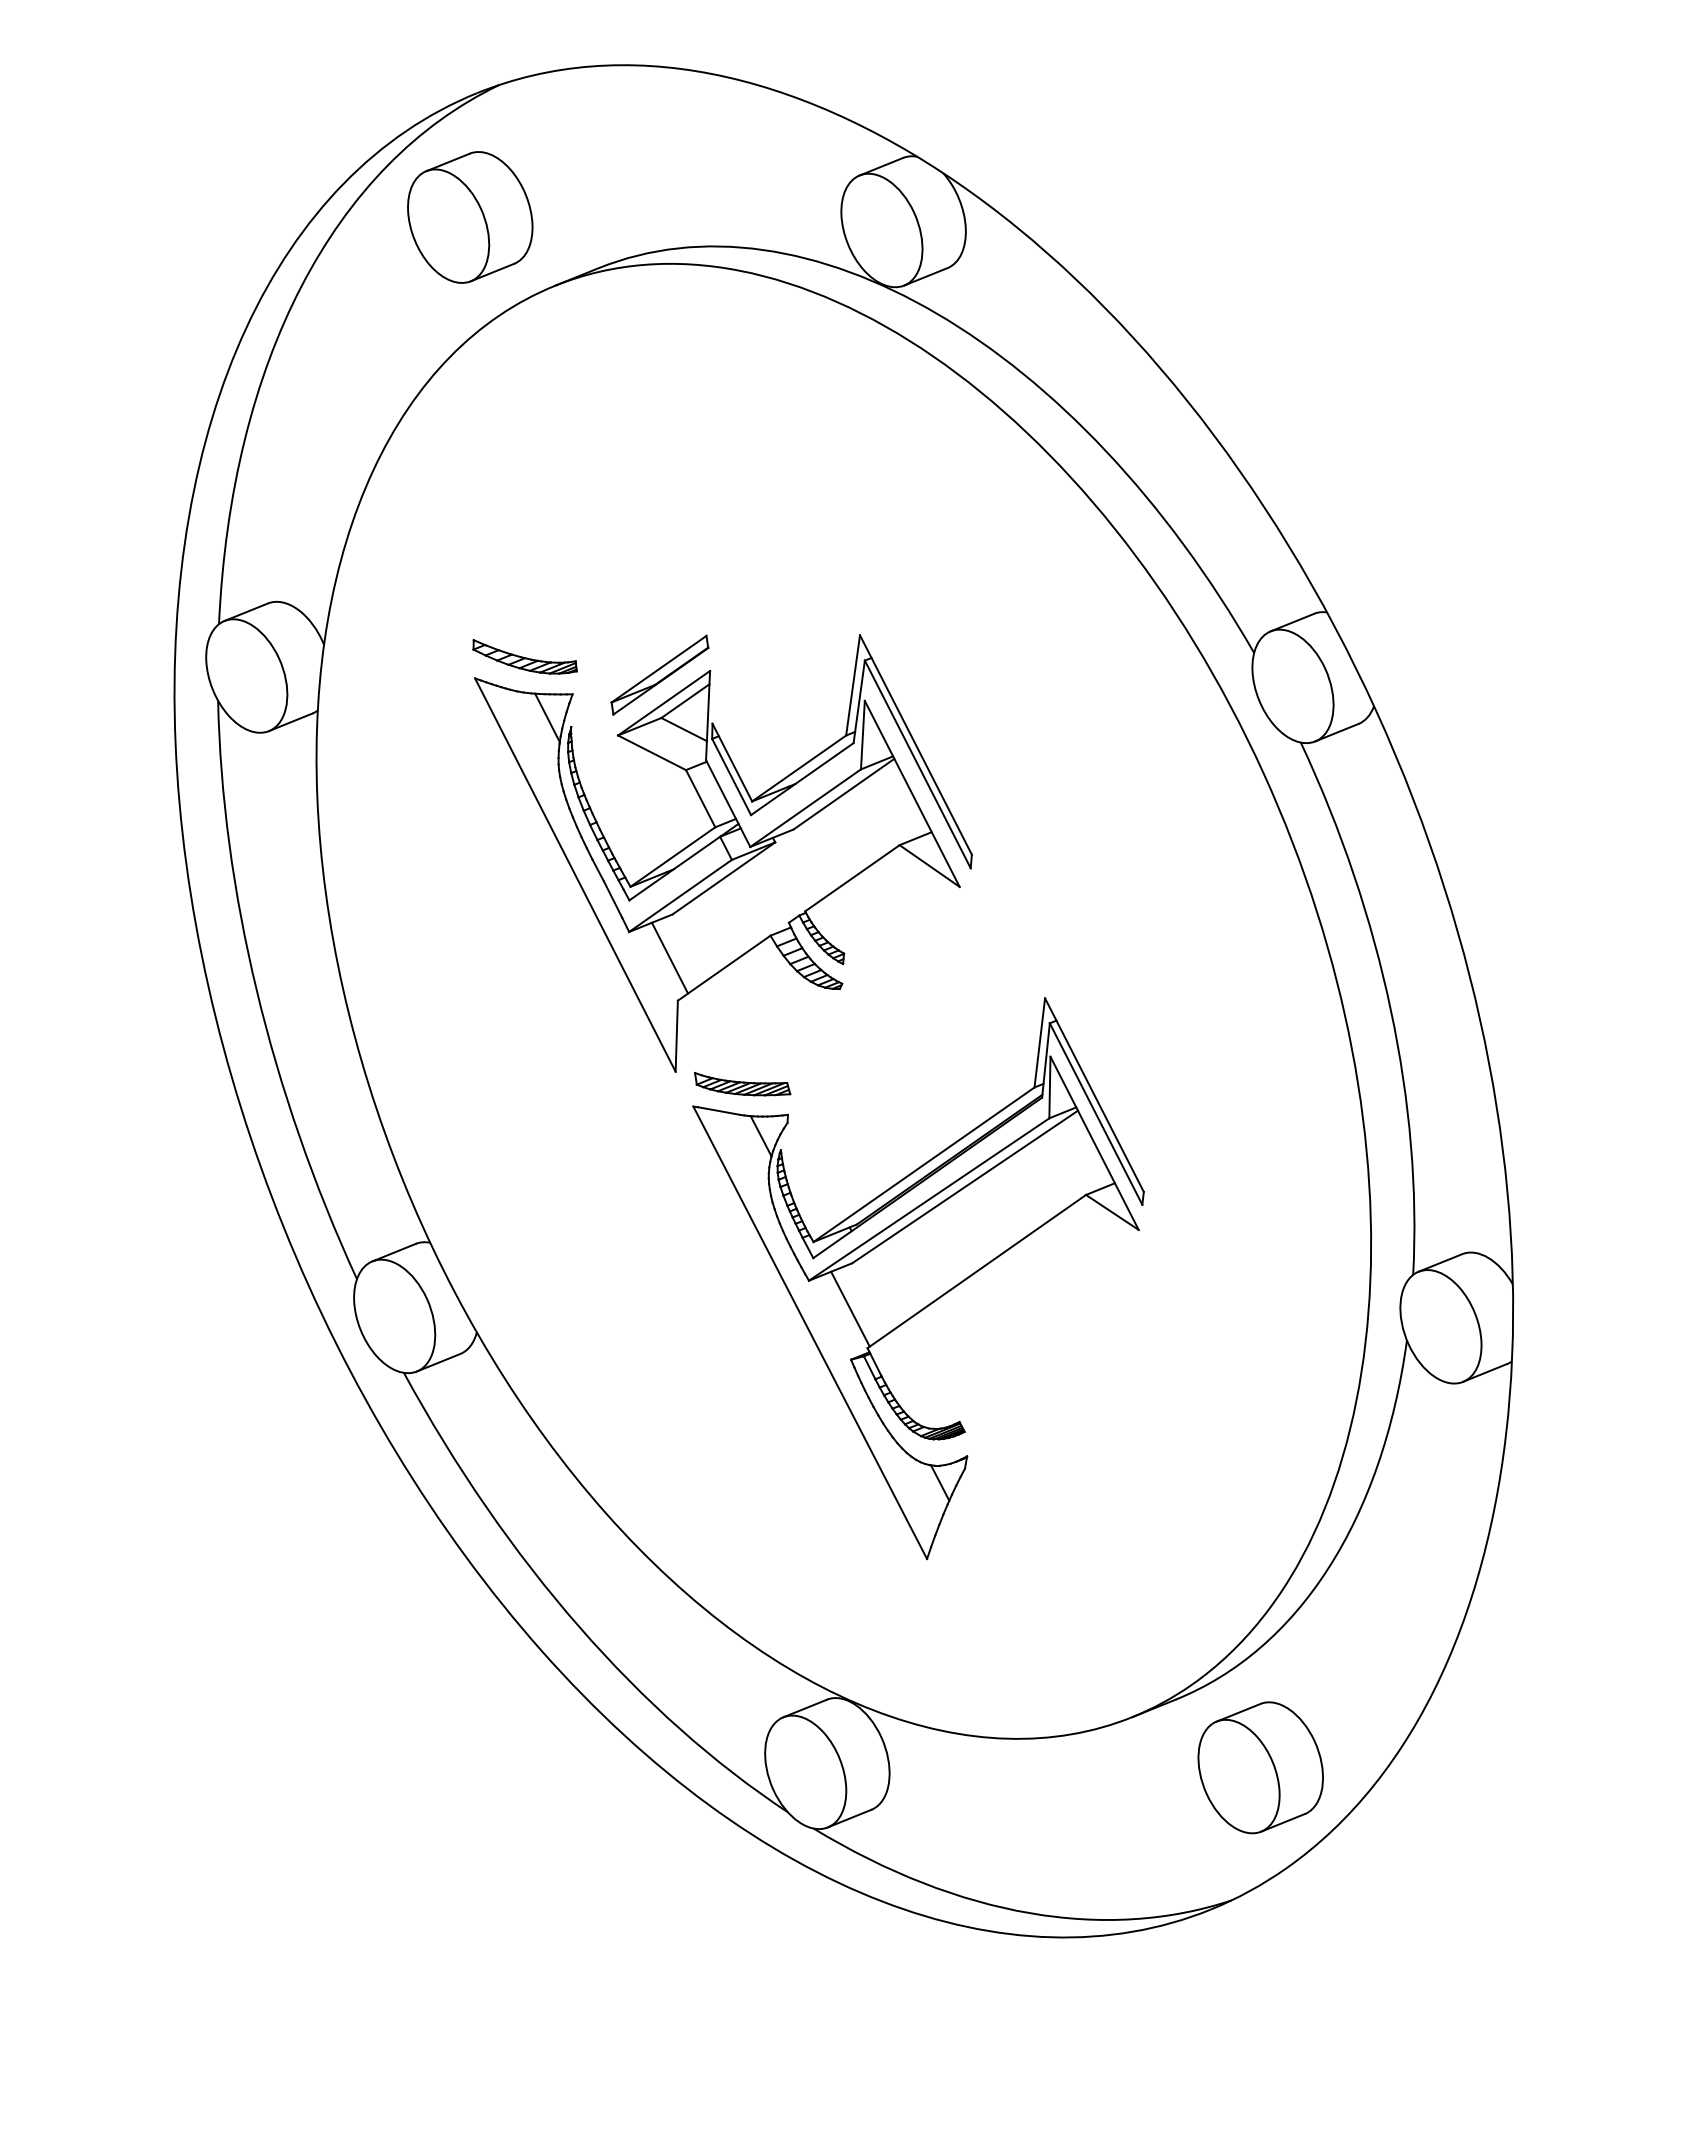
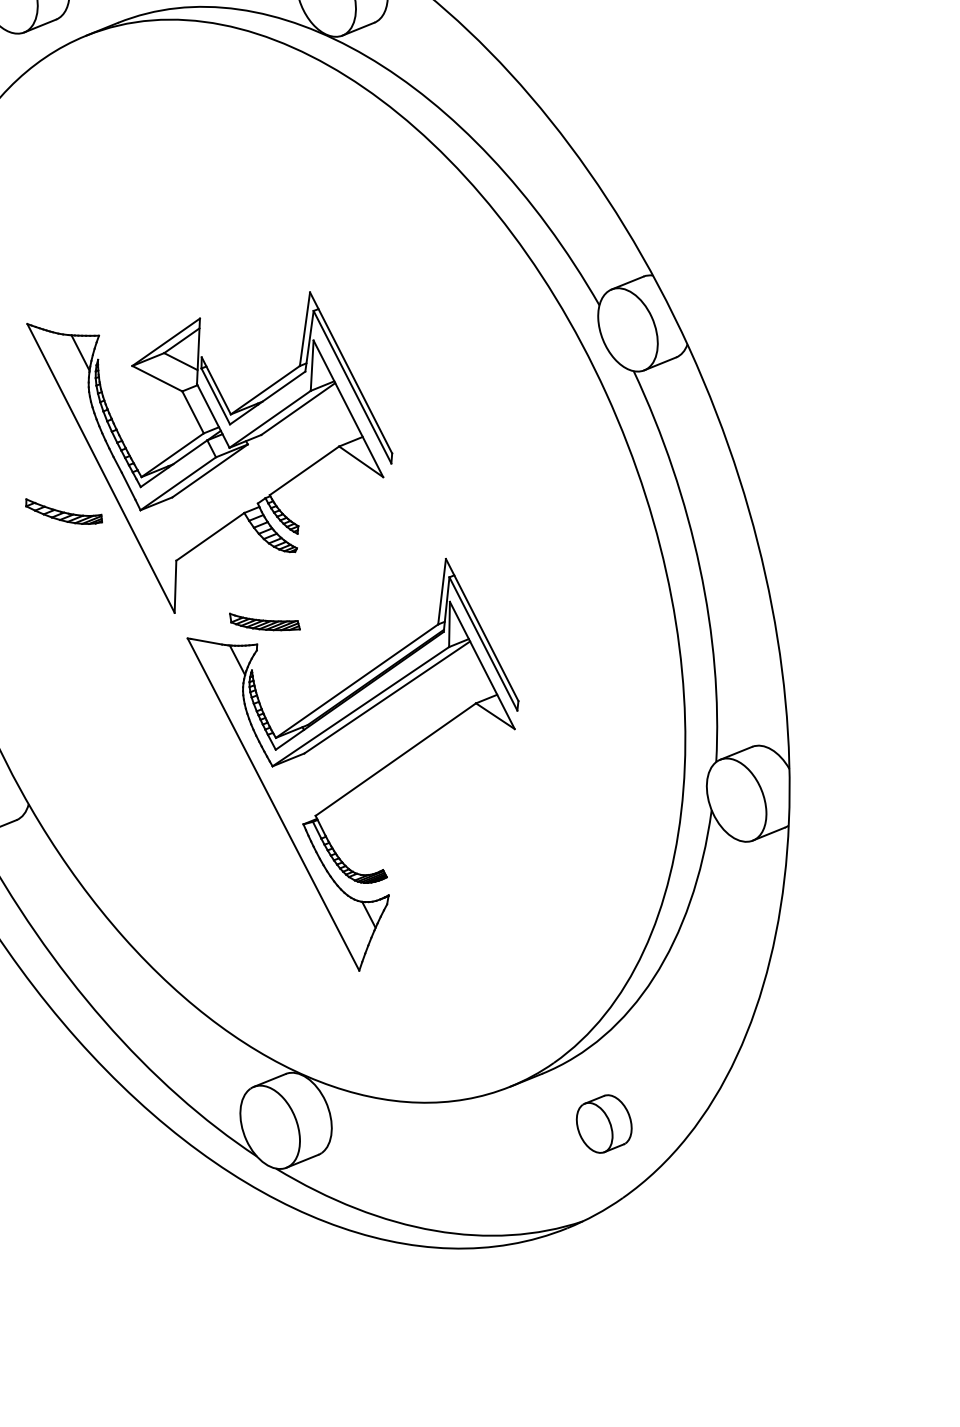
part: (524, 656) -> (63, 511), moved
part: (659, 674) -> (162, 321), removed
line: (669, 957) -> (170, 528), removed
part: (742, 1084) -> (264, 622), moved
line: (850, 1308) -> (303, 786), removed
part: (1260, 1767) -> (604, 1123), size x0.6

